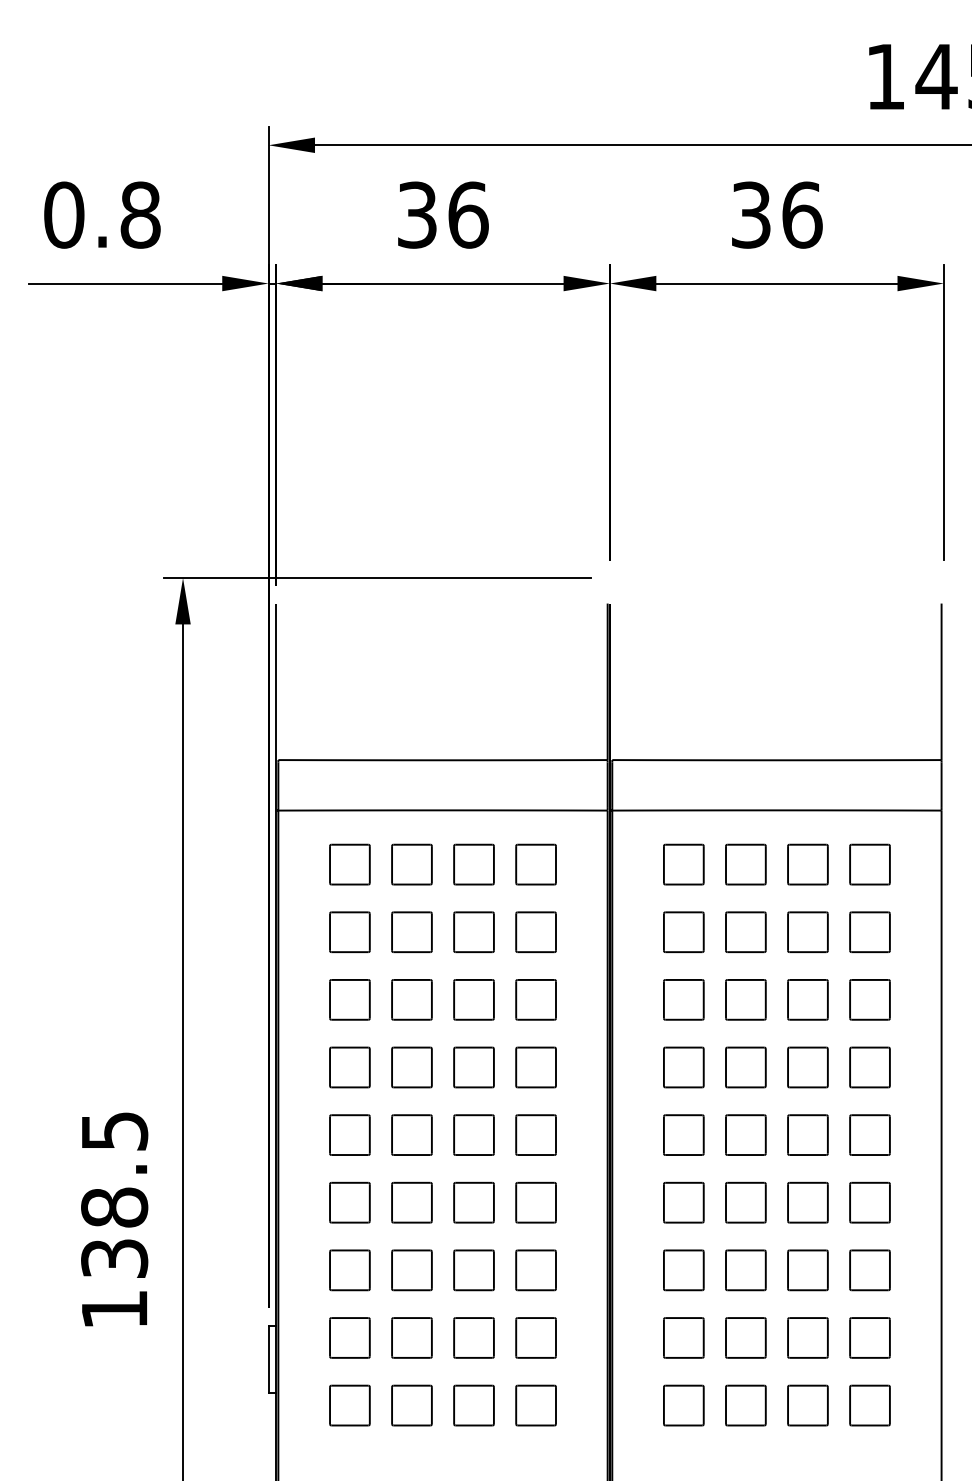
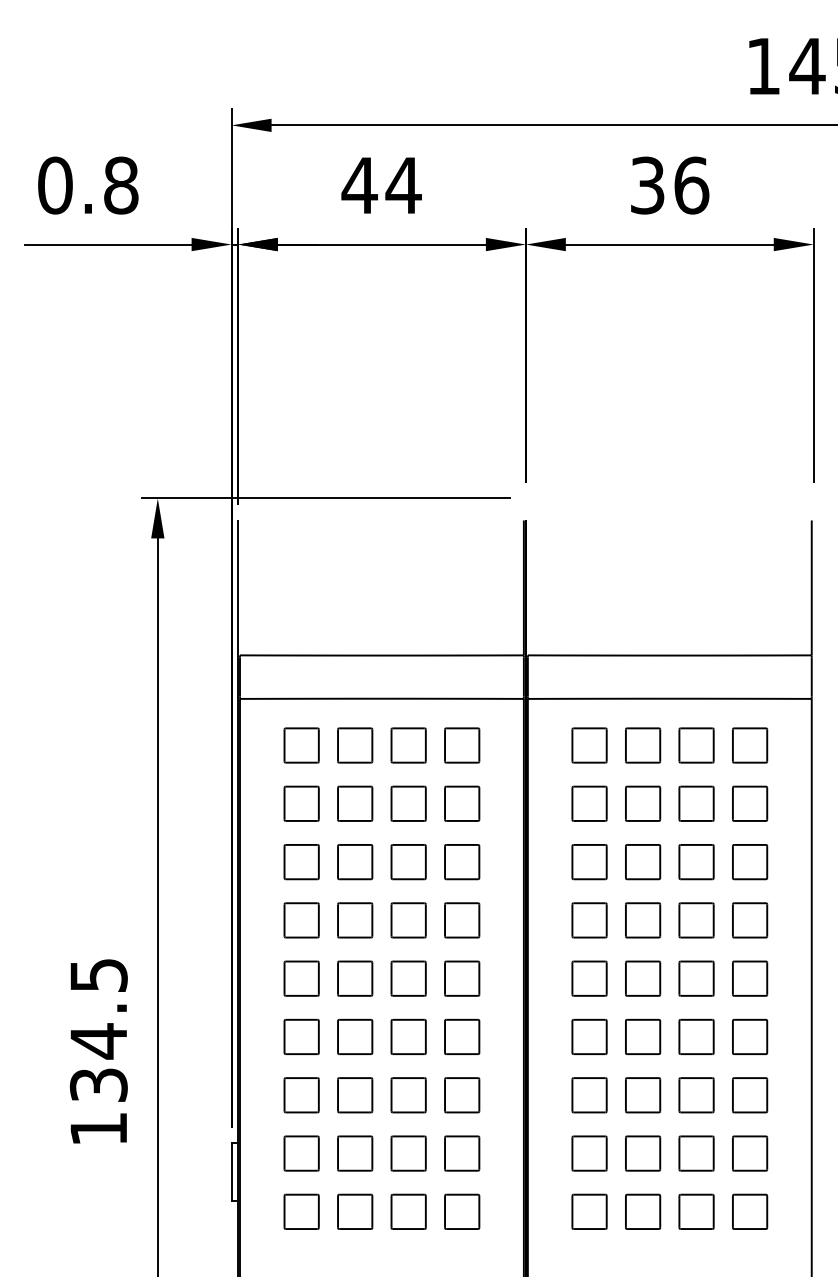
text: (442, 214) -> (381, 185), 36 -> 44
text: (114, 1207) -> (98, 1041), 138.5 -> 134.5

